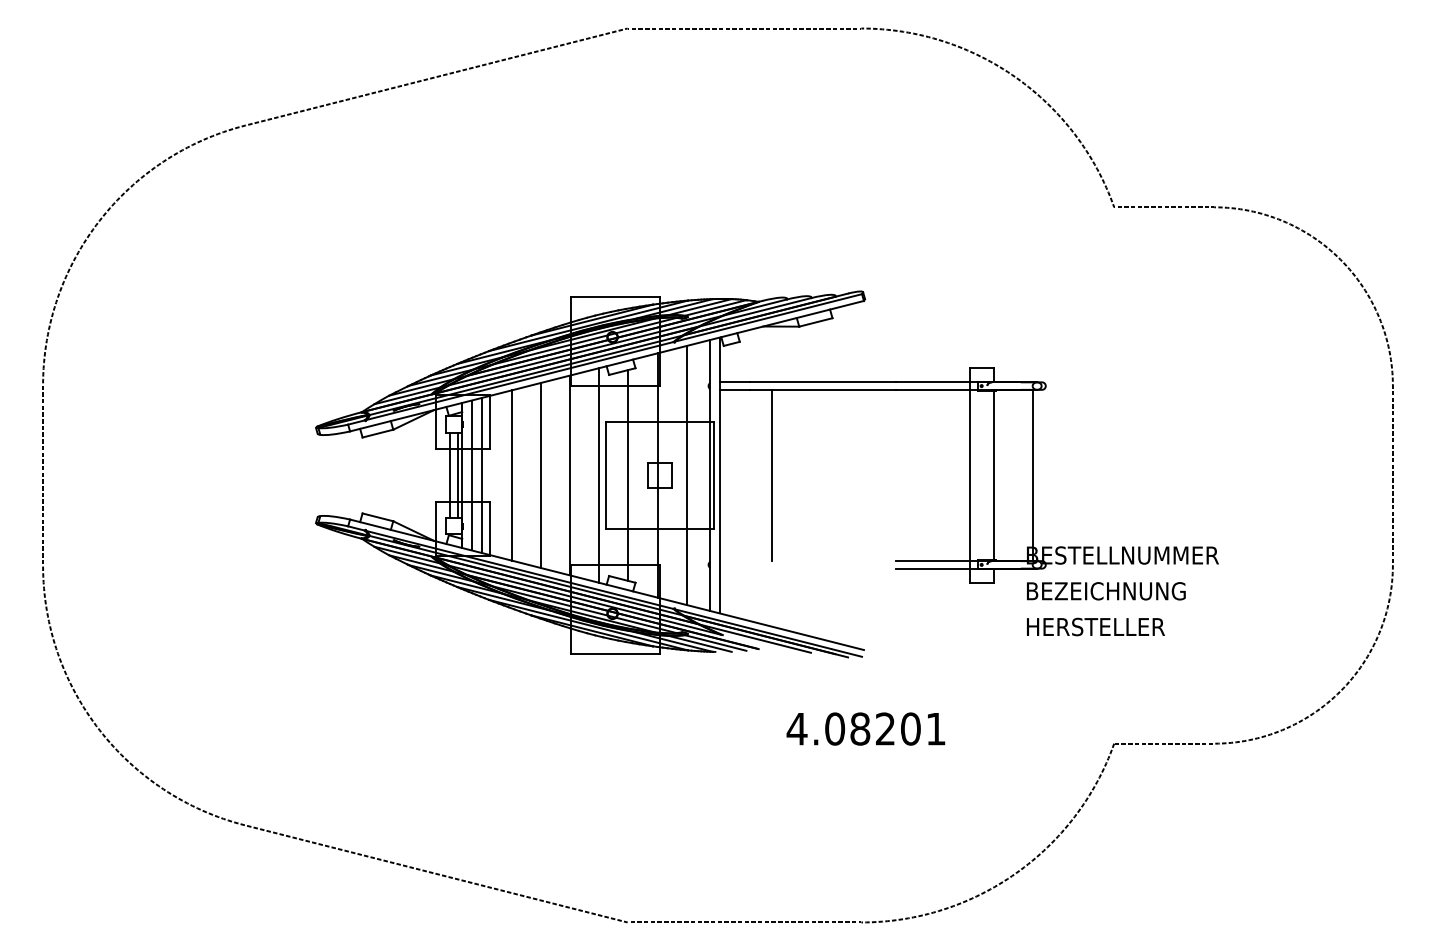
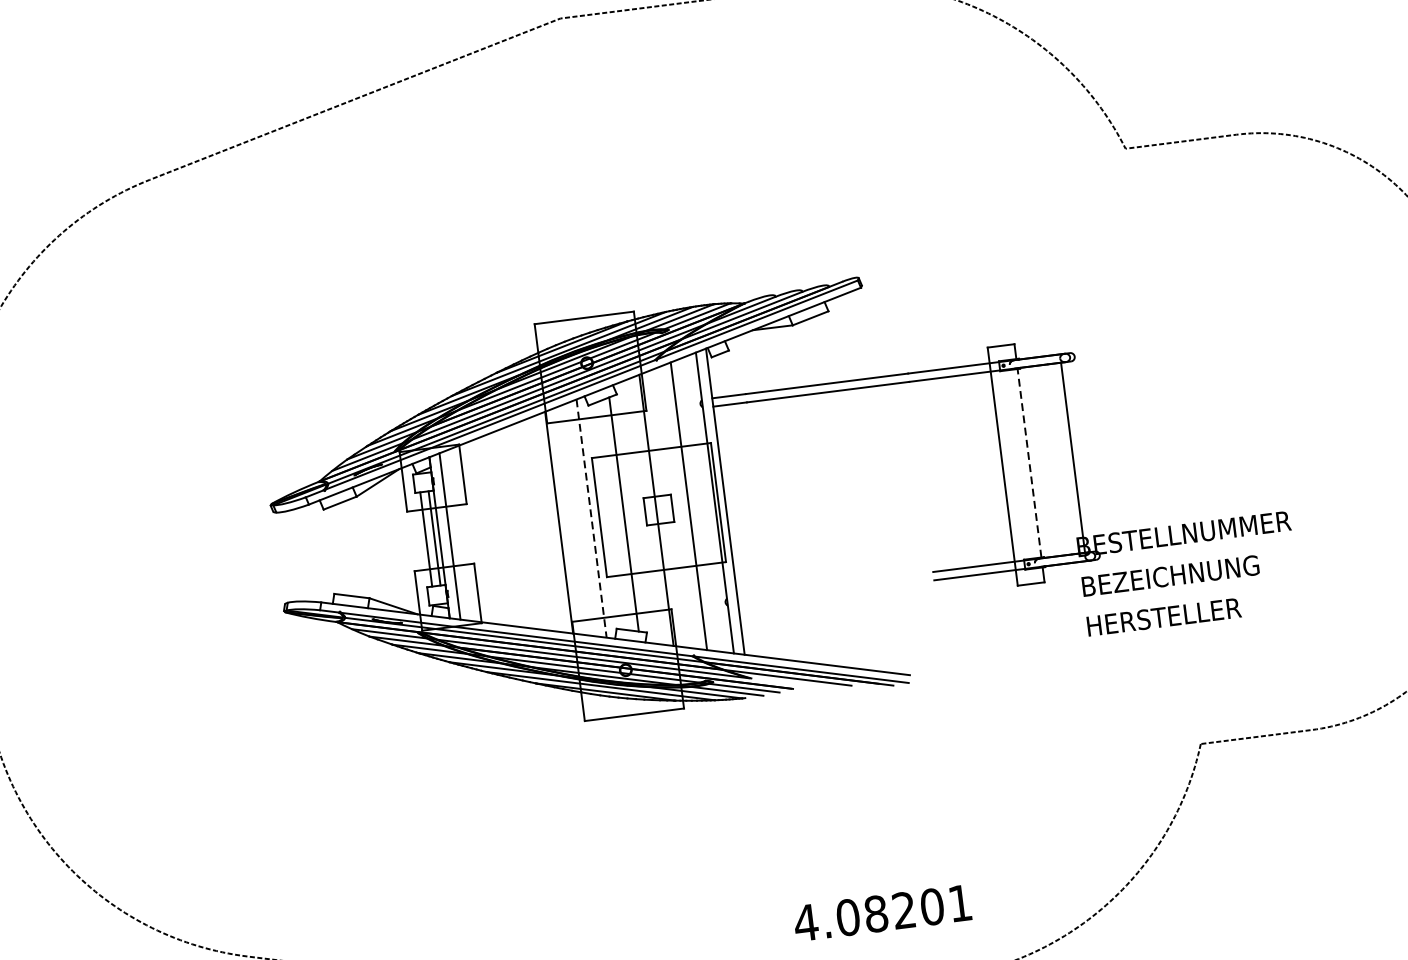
line: (482, 475) -> (462, 534), removed
line: (511, 475) -> (494, 530), removed
line: (540, 475) -> (526, 526), removed
line: (599, 475) -> (591, 518), solid -> dashed
line: (771, 475) -> (782, 494), removed
line: (993, 475) -> (1029, 463), solid -> dashed
text: (865, 728) -> (881, 912), moved

